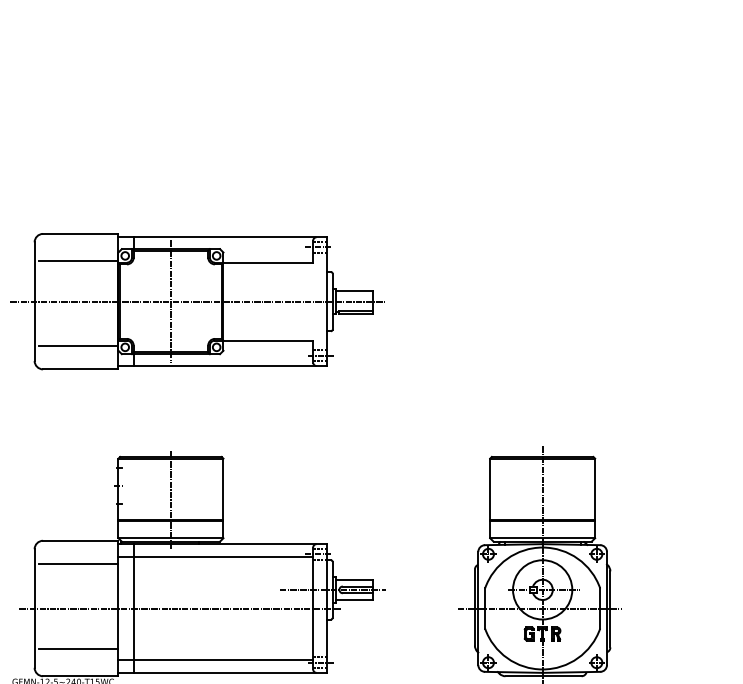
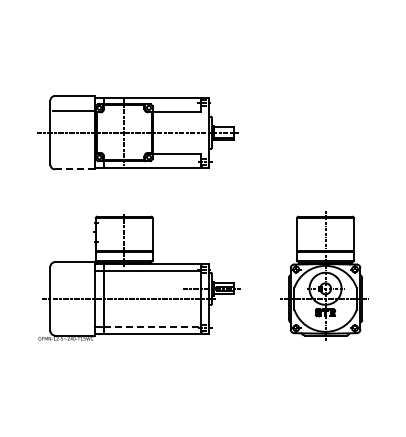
line: (77, 345) -> (73, 156), removed
line: (80, 369) -> (75, 169), solid -> dashed
line: (77, 565) -> (73, 275), removed
line: (77, 648) -> (73, 320), removed
line: (223, 659) -> (152, 326), solid -> dashed

